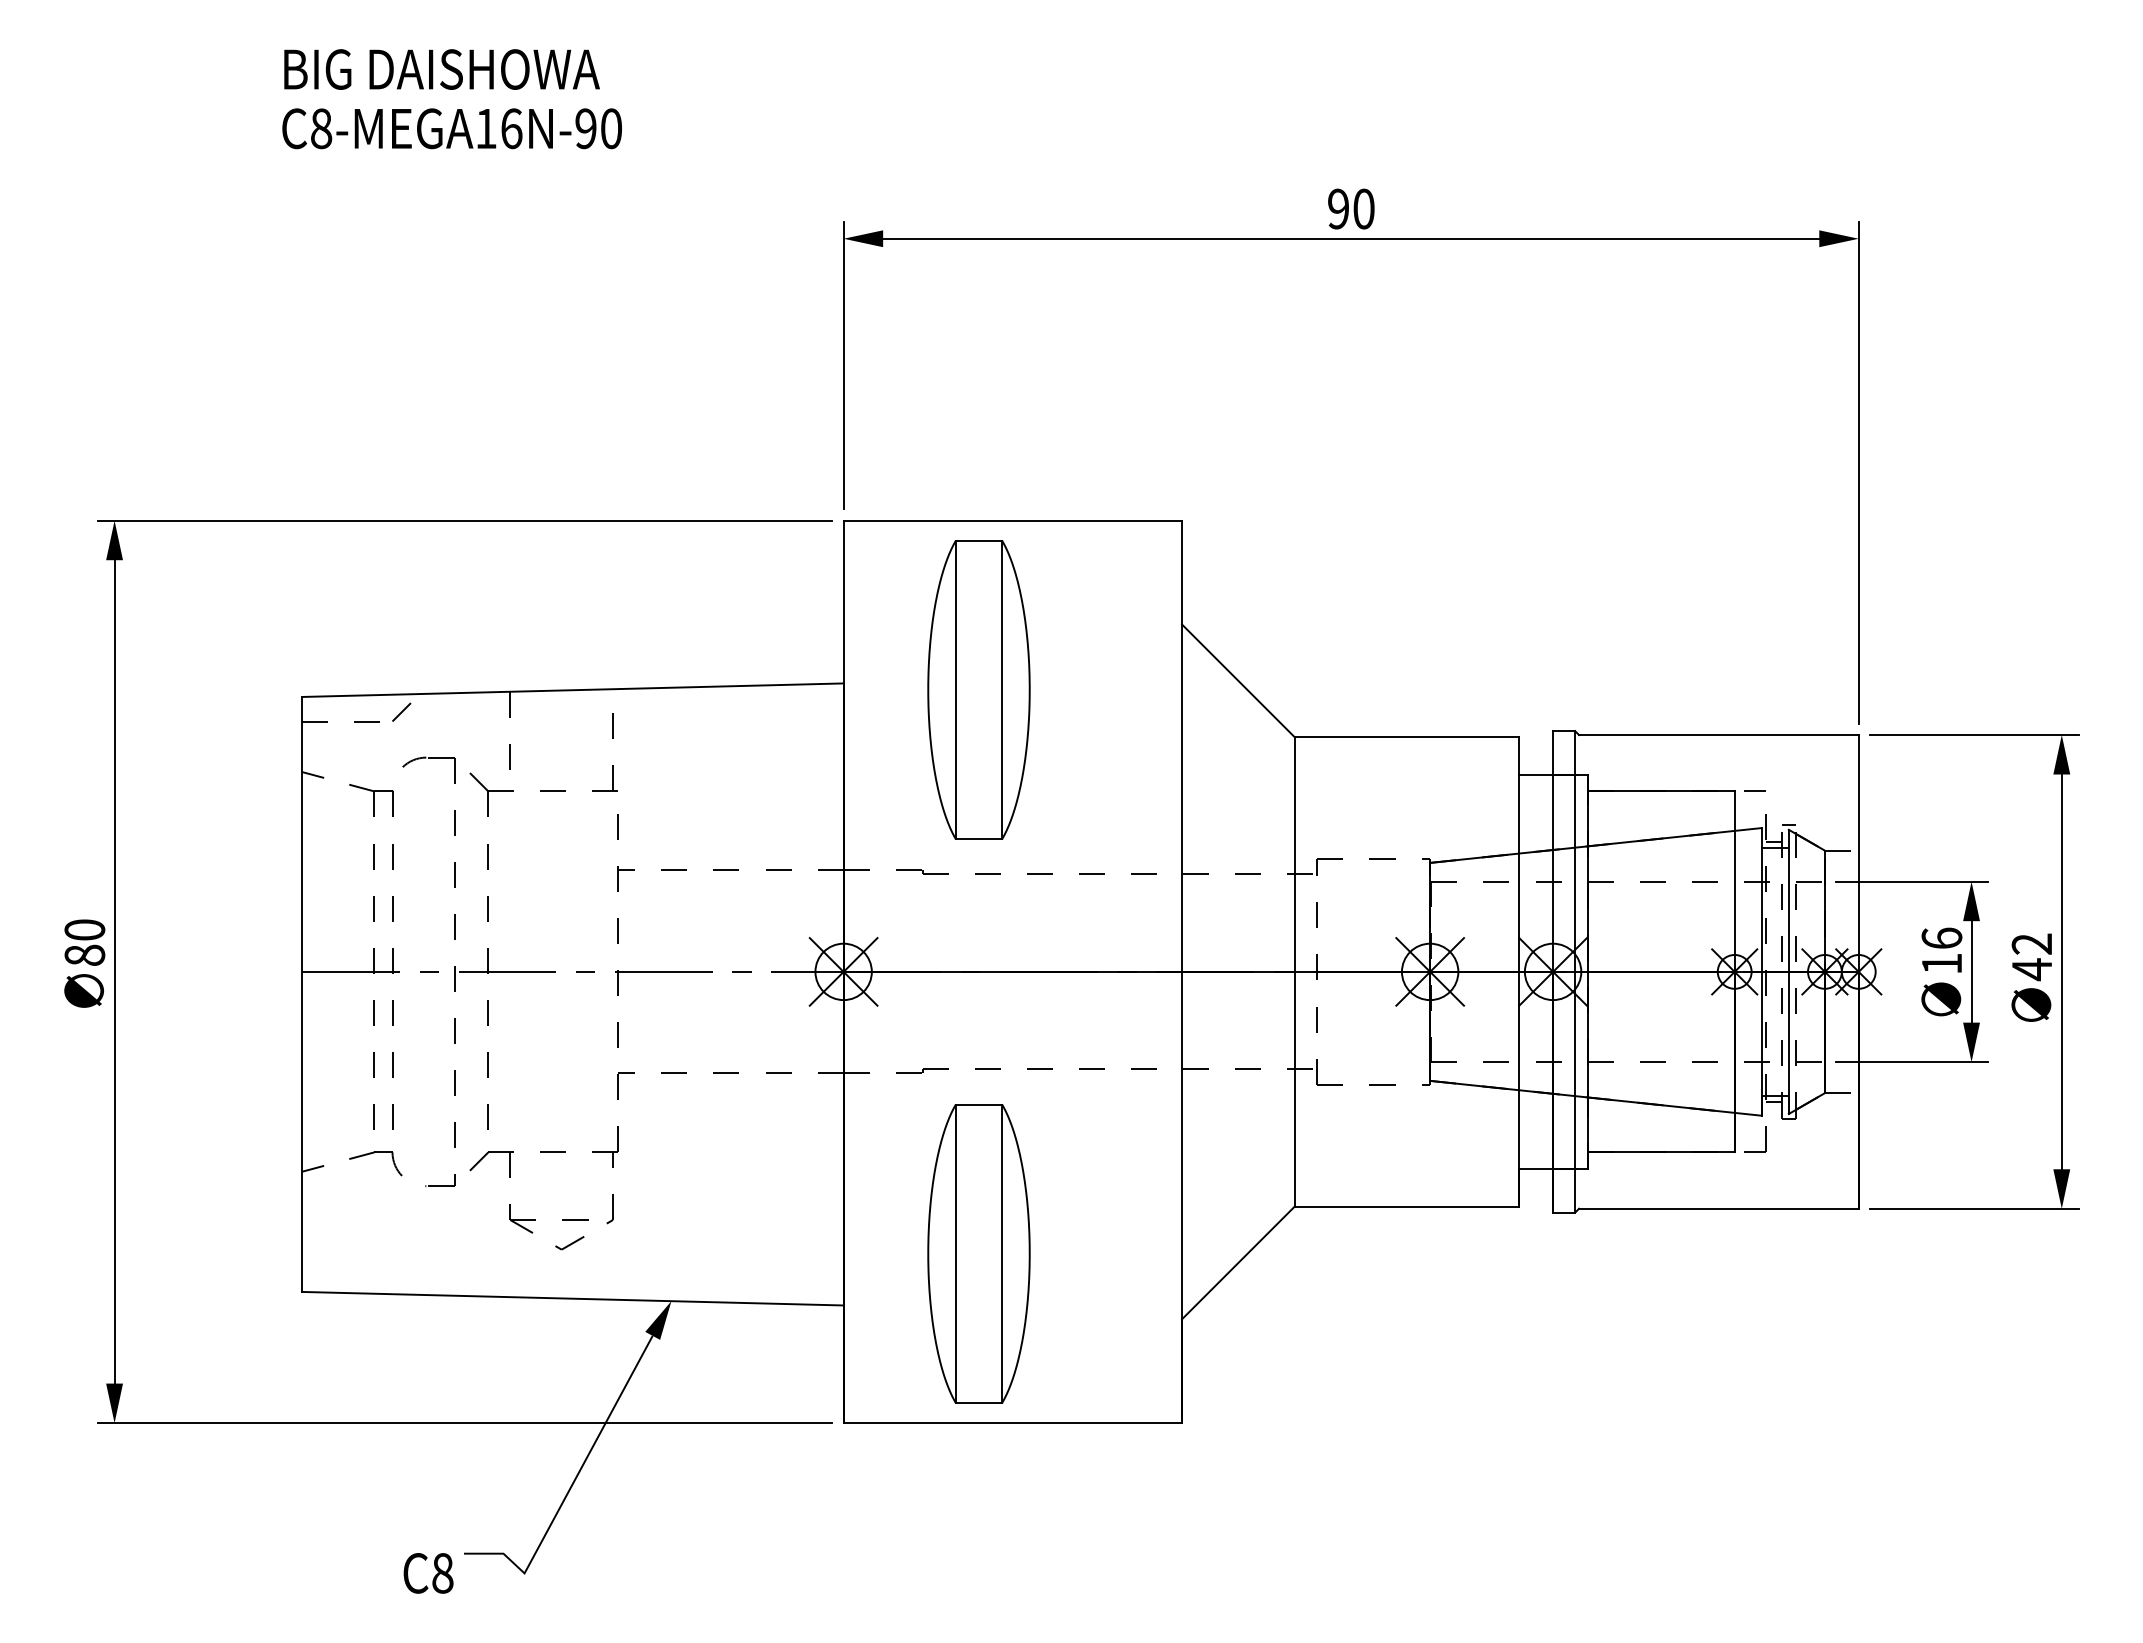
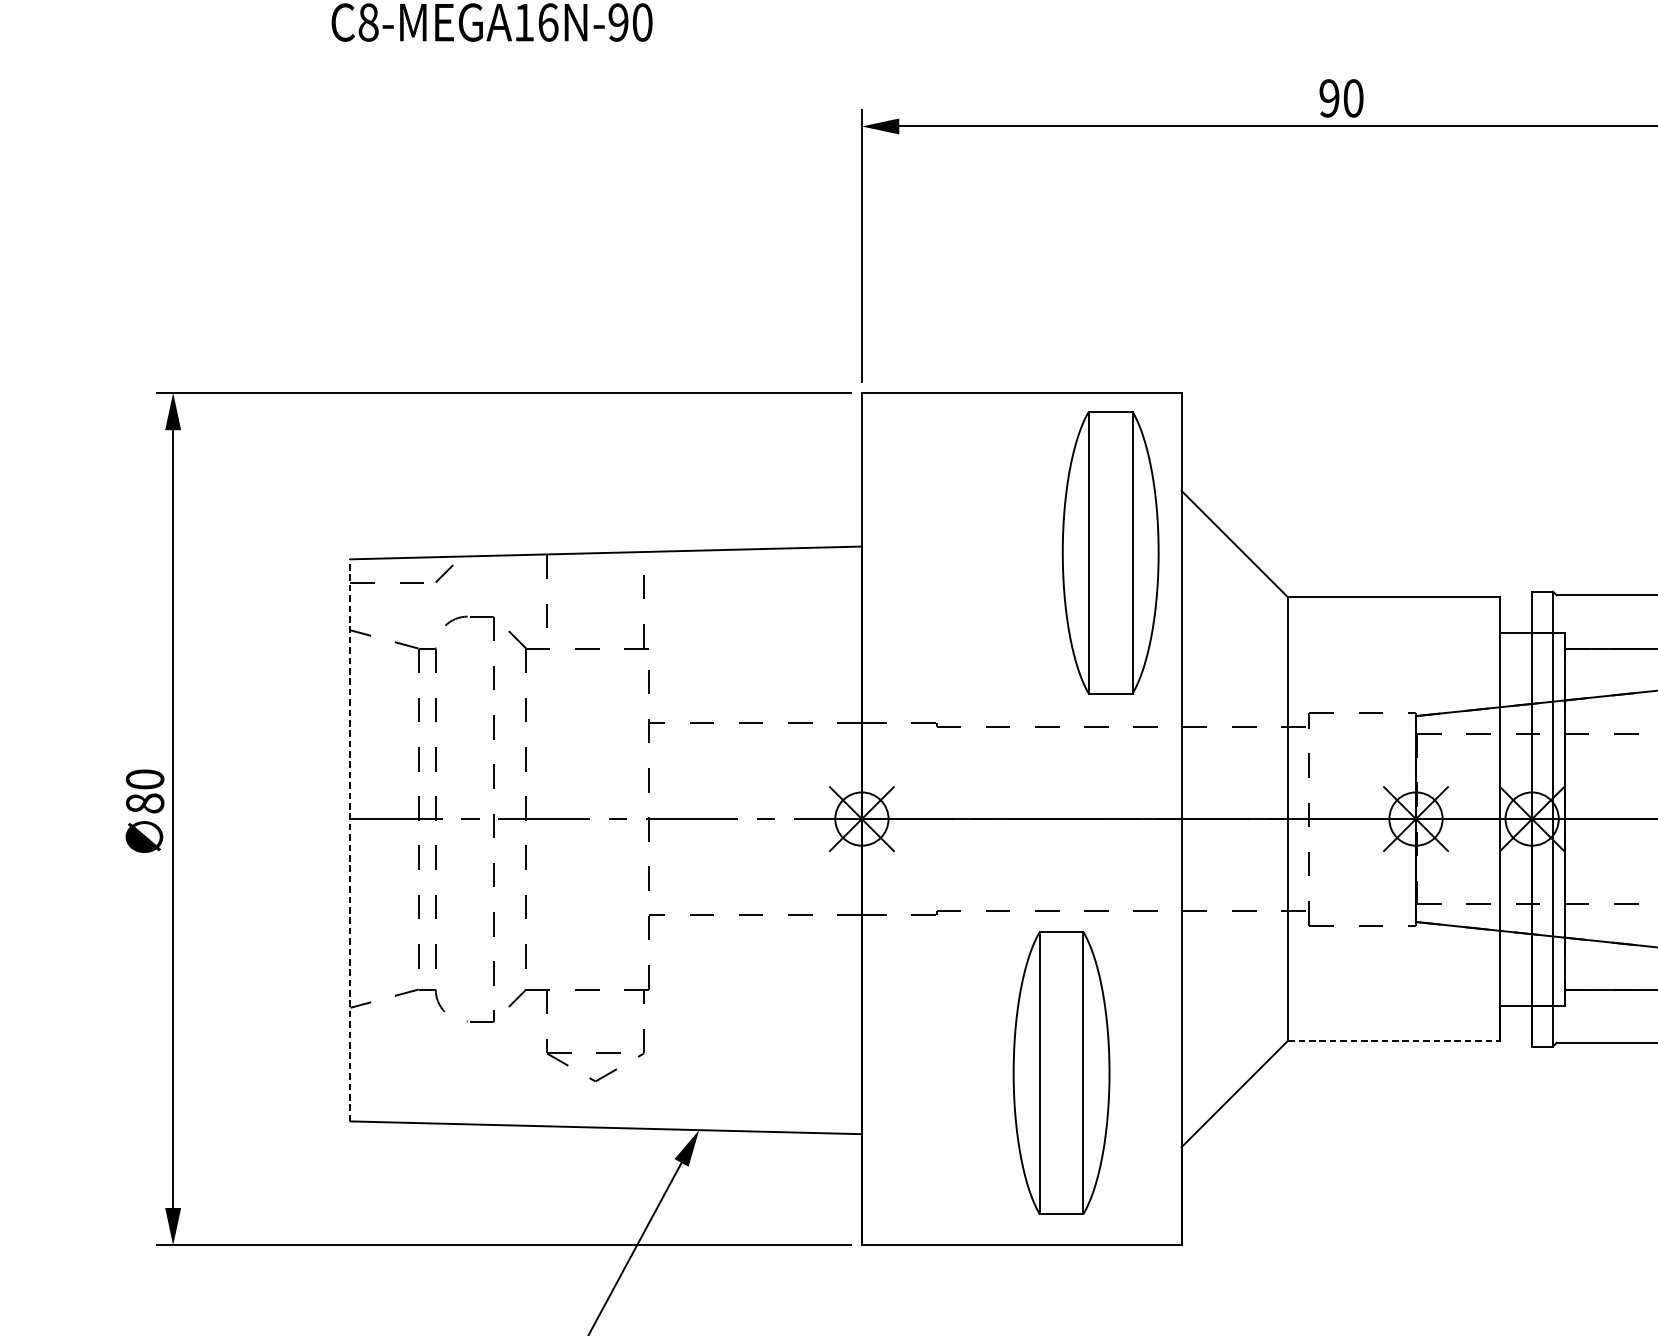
part: (978, 689) -> (1110, 552), moved
line: (302, 993) -> (350, 839), solid -> dashed
line: (1407, 1206) -> (1394, 1040), solid -> dashed
part: (978, 1253) -> (1061, 1072), moved

